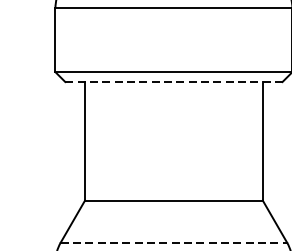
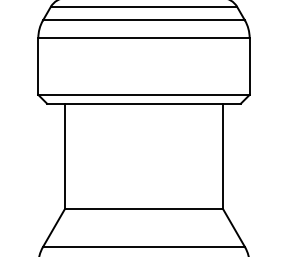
line: (173, 81) -> (143, 103), dashed -> solid
line: (173, 242) -> (143, 246), dashed -> solid

